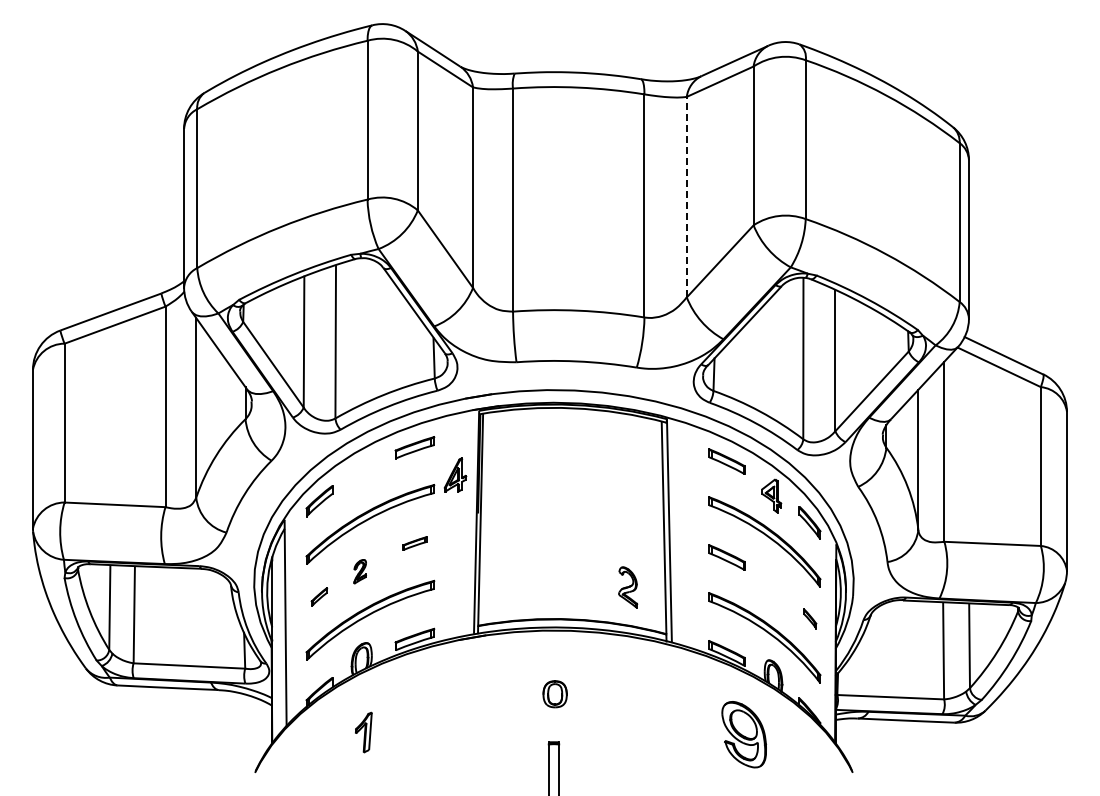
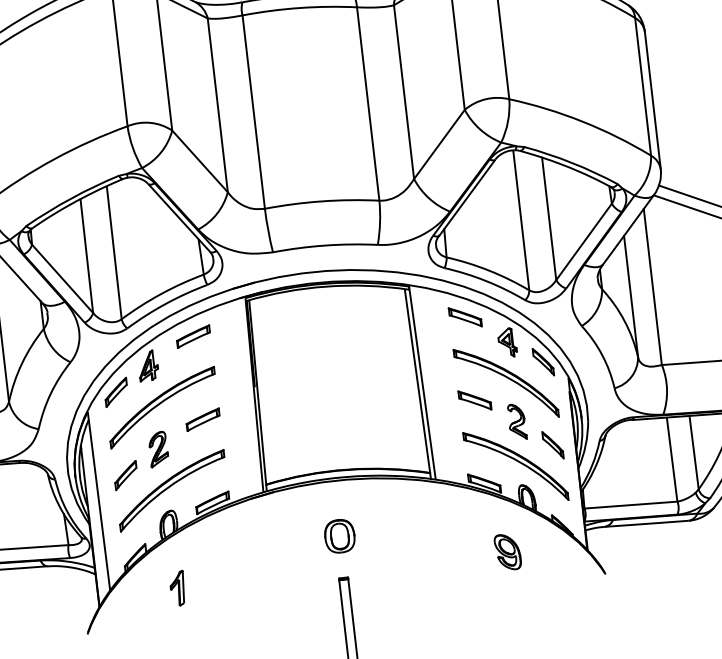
line: (686, 196) -> (403, 91), dashed -> solid
part: (455, 474) -> (148, 365), moved
part: (414, 543) -> (202, 419), size x1.67
part: (360, 571) -> (158, 449), size x1.67
part: (628, 587) -> (517, 421), moved
part: (319, 596) -> (125, 475), size x1.67
part: (809, 618) -> (552, 445), size x1.67
part: (554, 693) -> (339, 535), size x1.43
part: (744, 734) -> (507, 552), size x0.62

